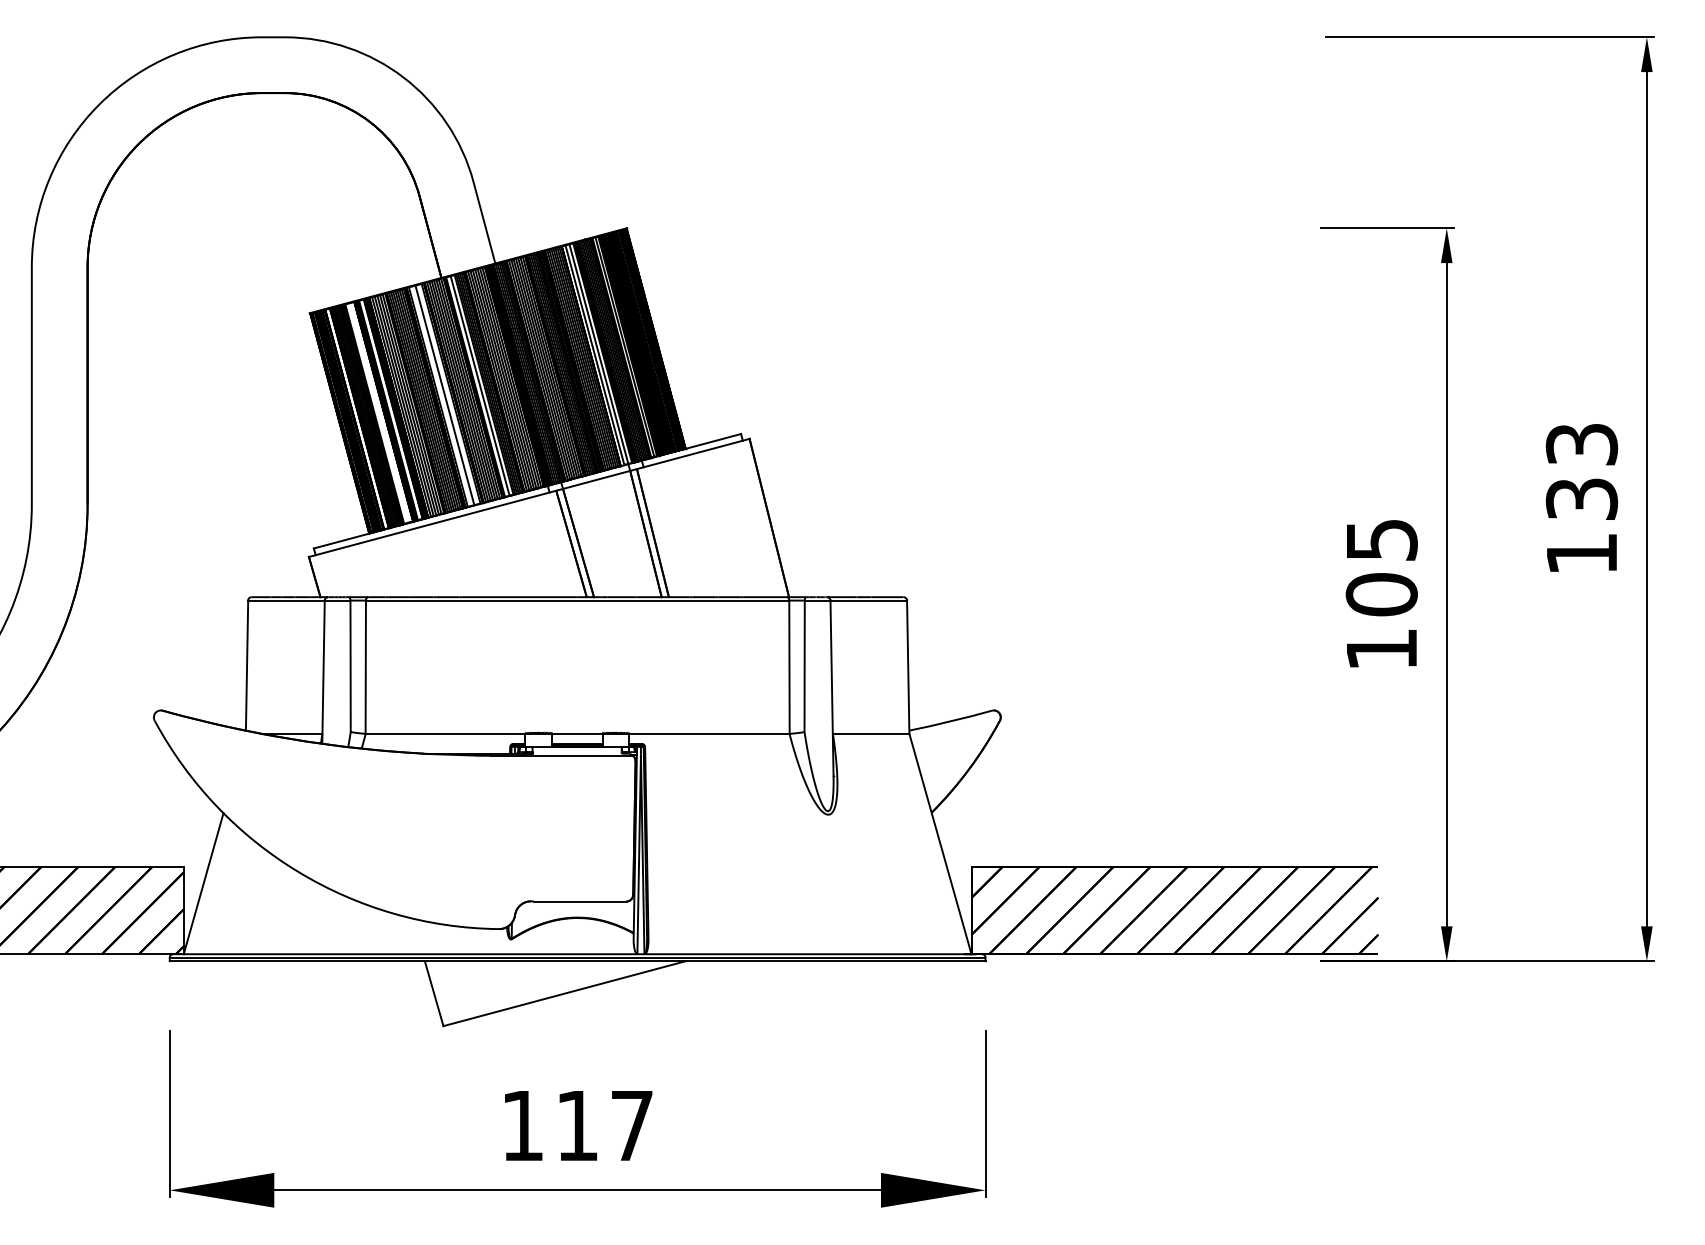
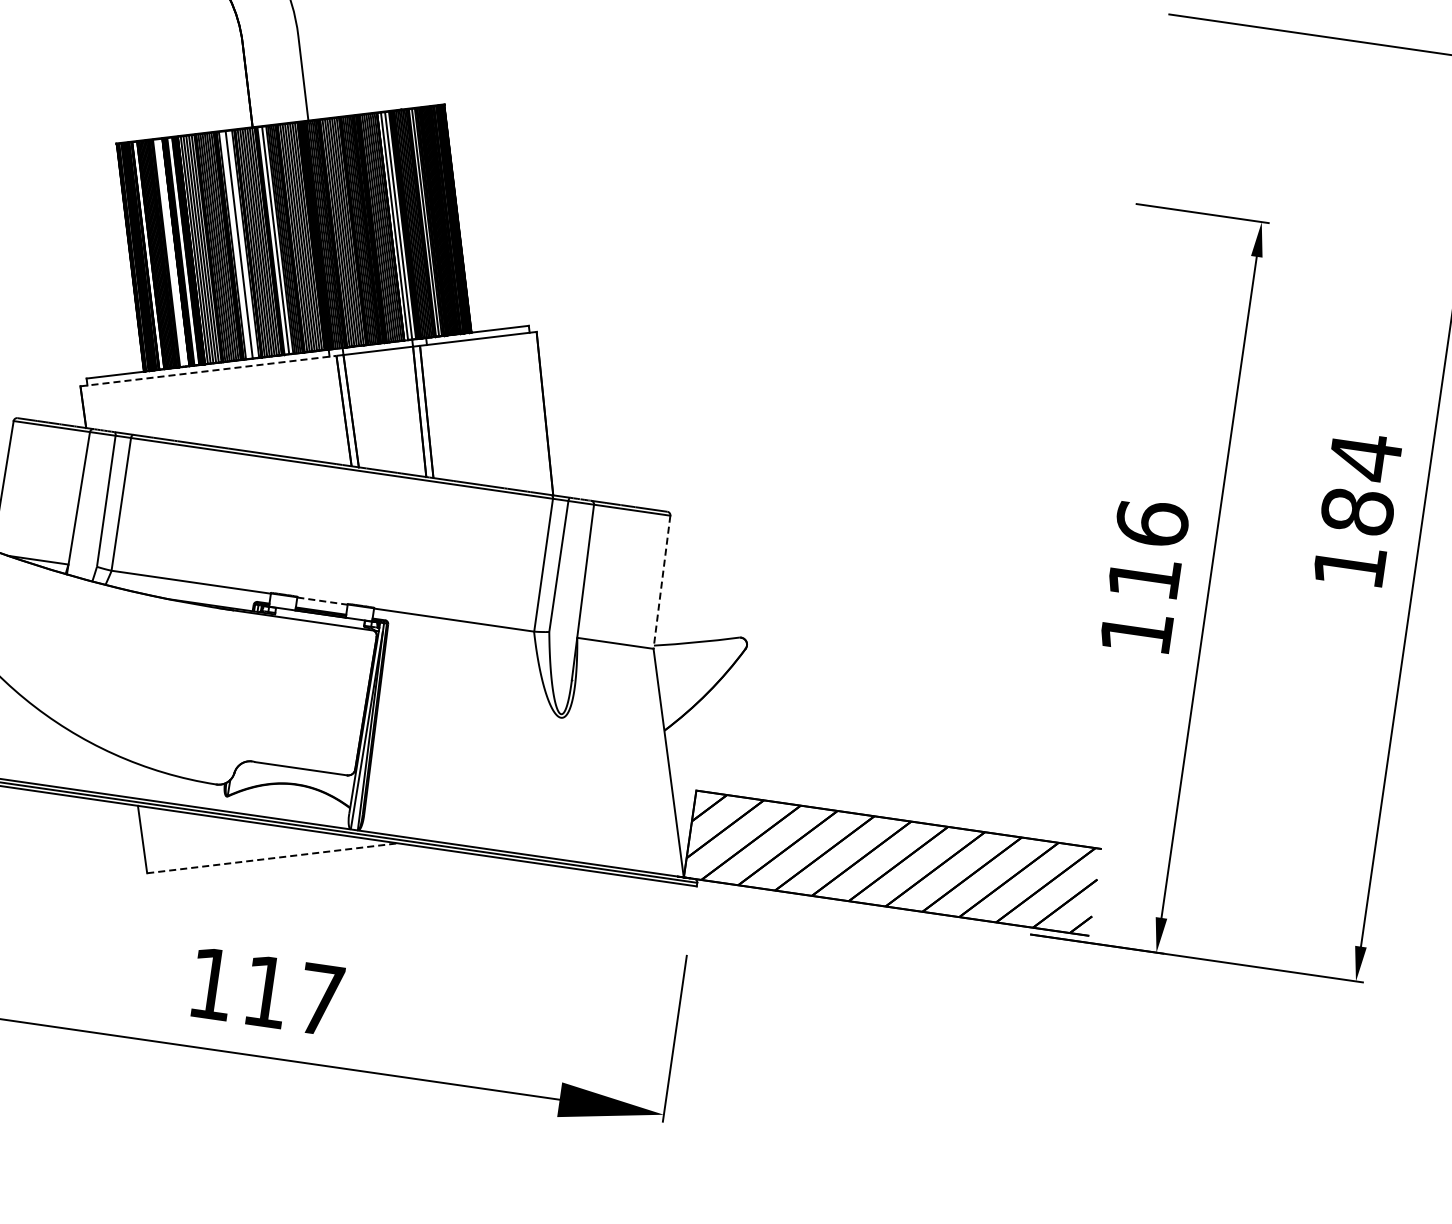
text: (1581, 471) -> (1361, 483), 133 -> 184
line: (433, 523) -> (209, 370), solid -> dashed
text: (1381, 567) -> (1147, 550), 105 -> 116
line: (908, 667) -> (662, 582), solid -> dashed
line: (577, 733) -> (322, 600), solid -> dashed
line: (565, 993) -> (273, 858), solid -> dashed

